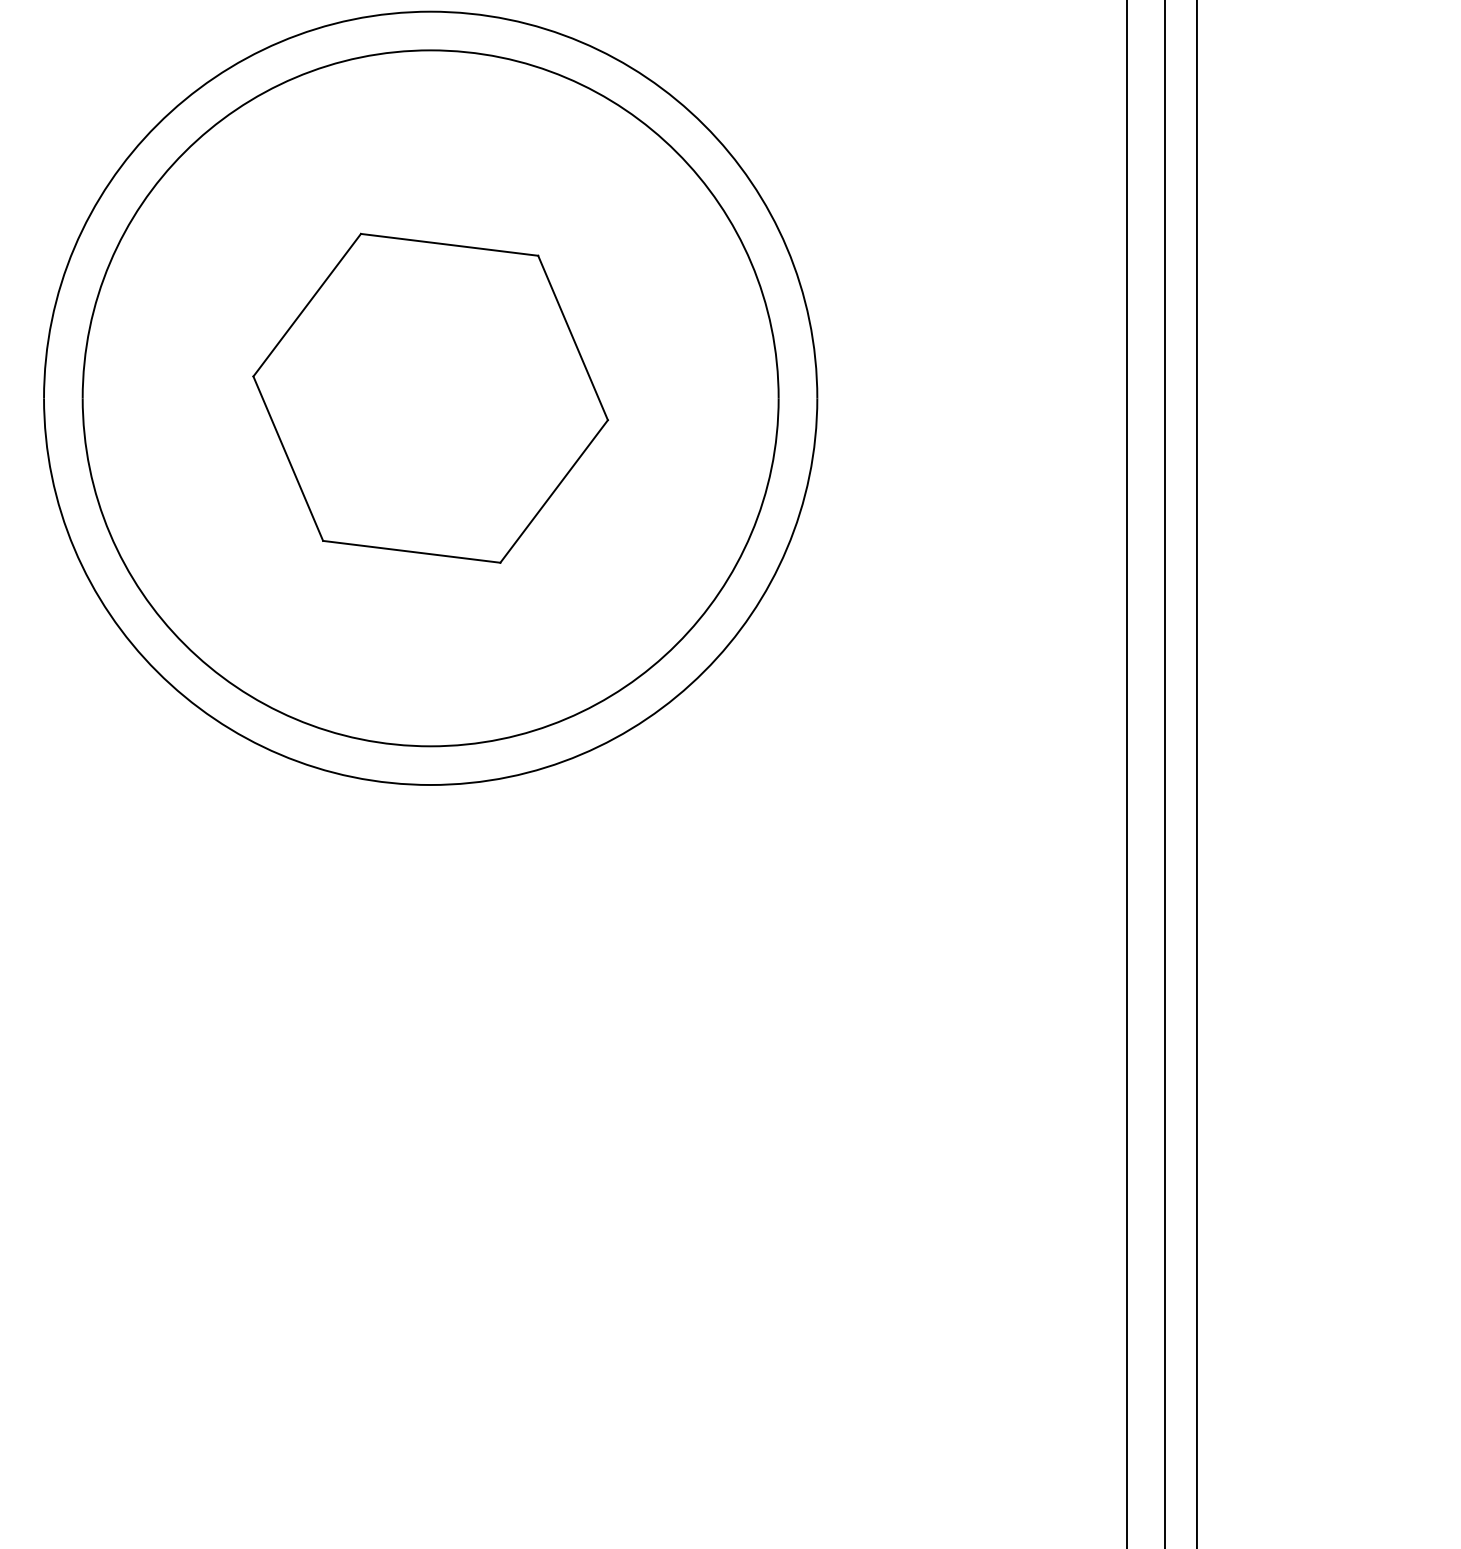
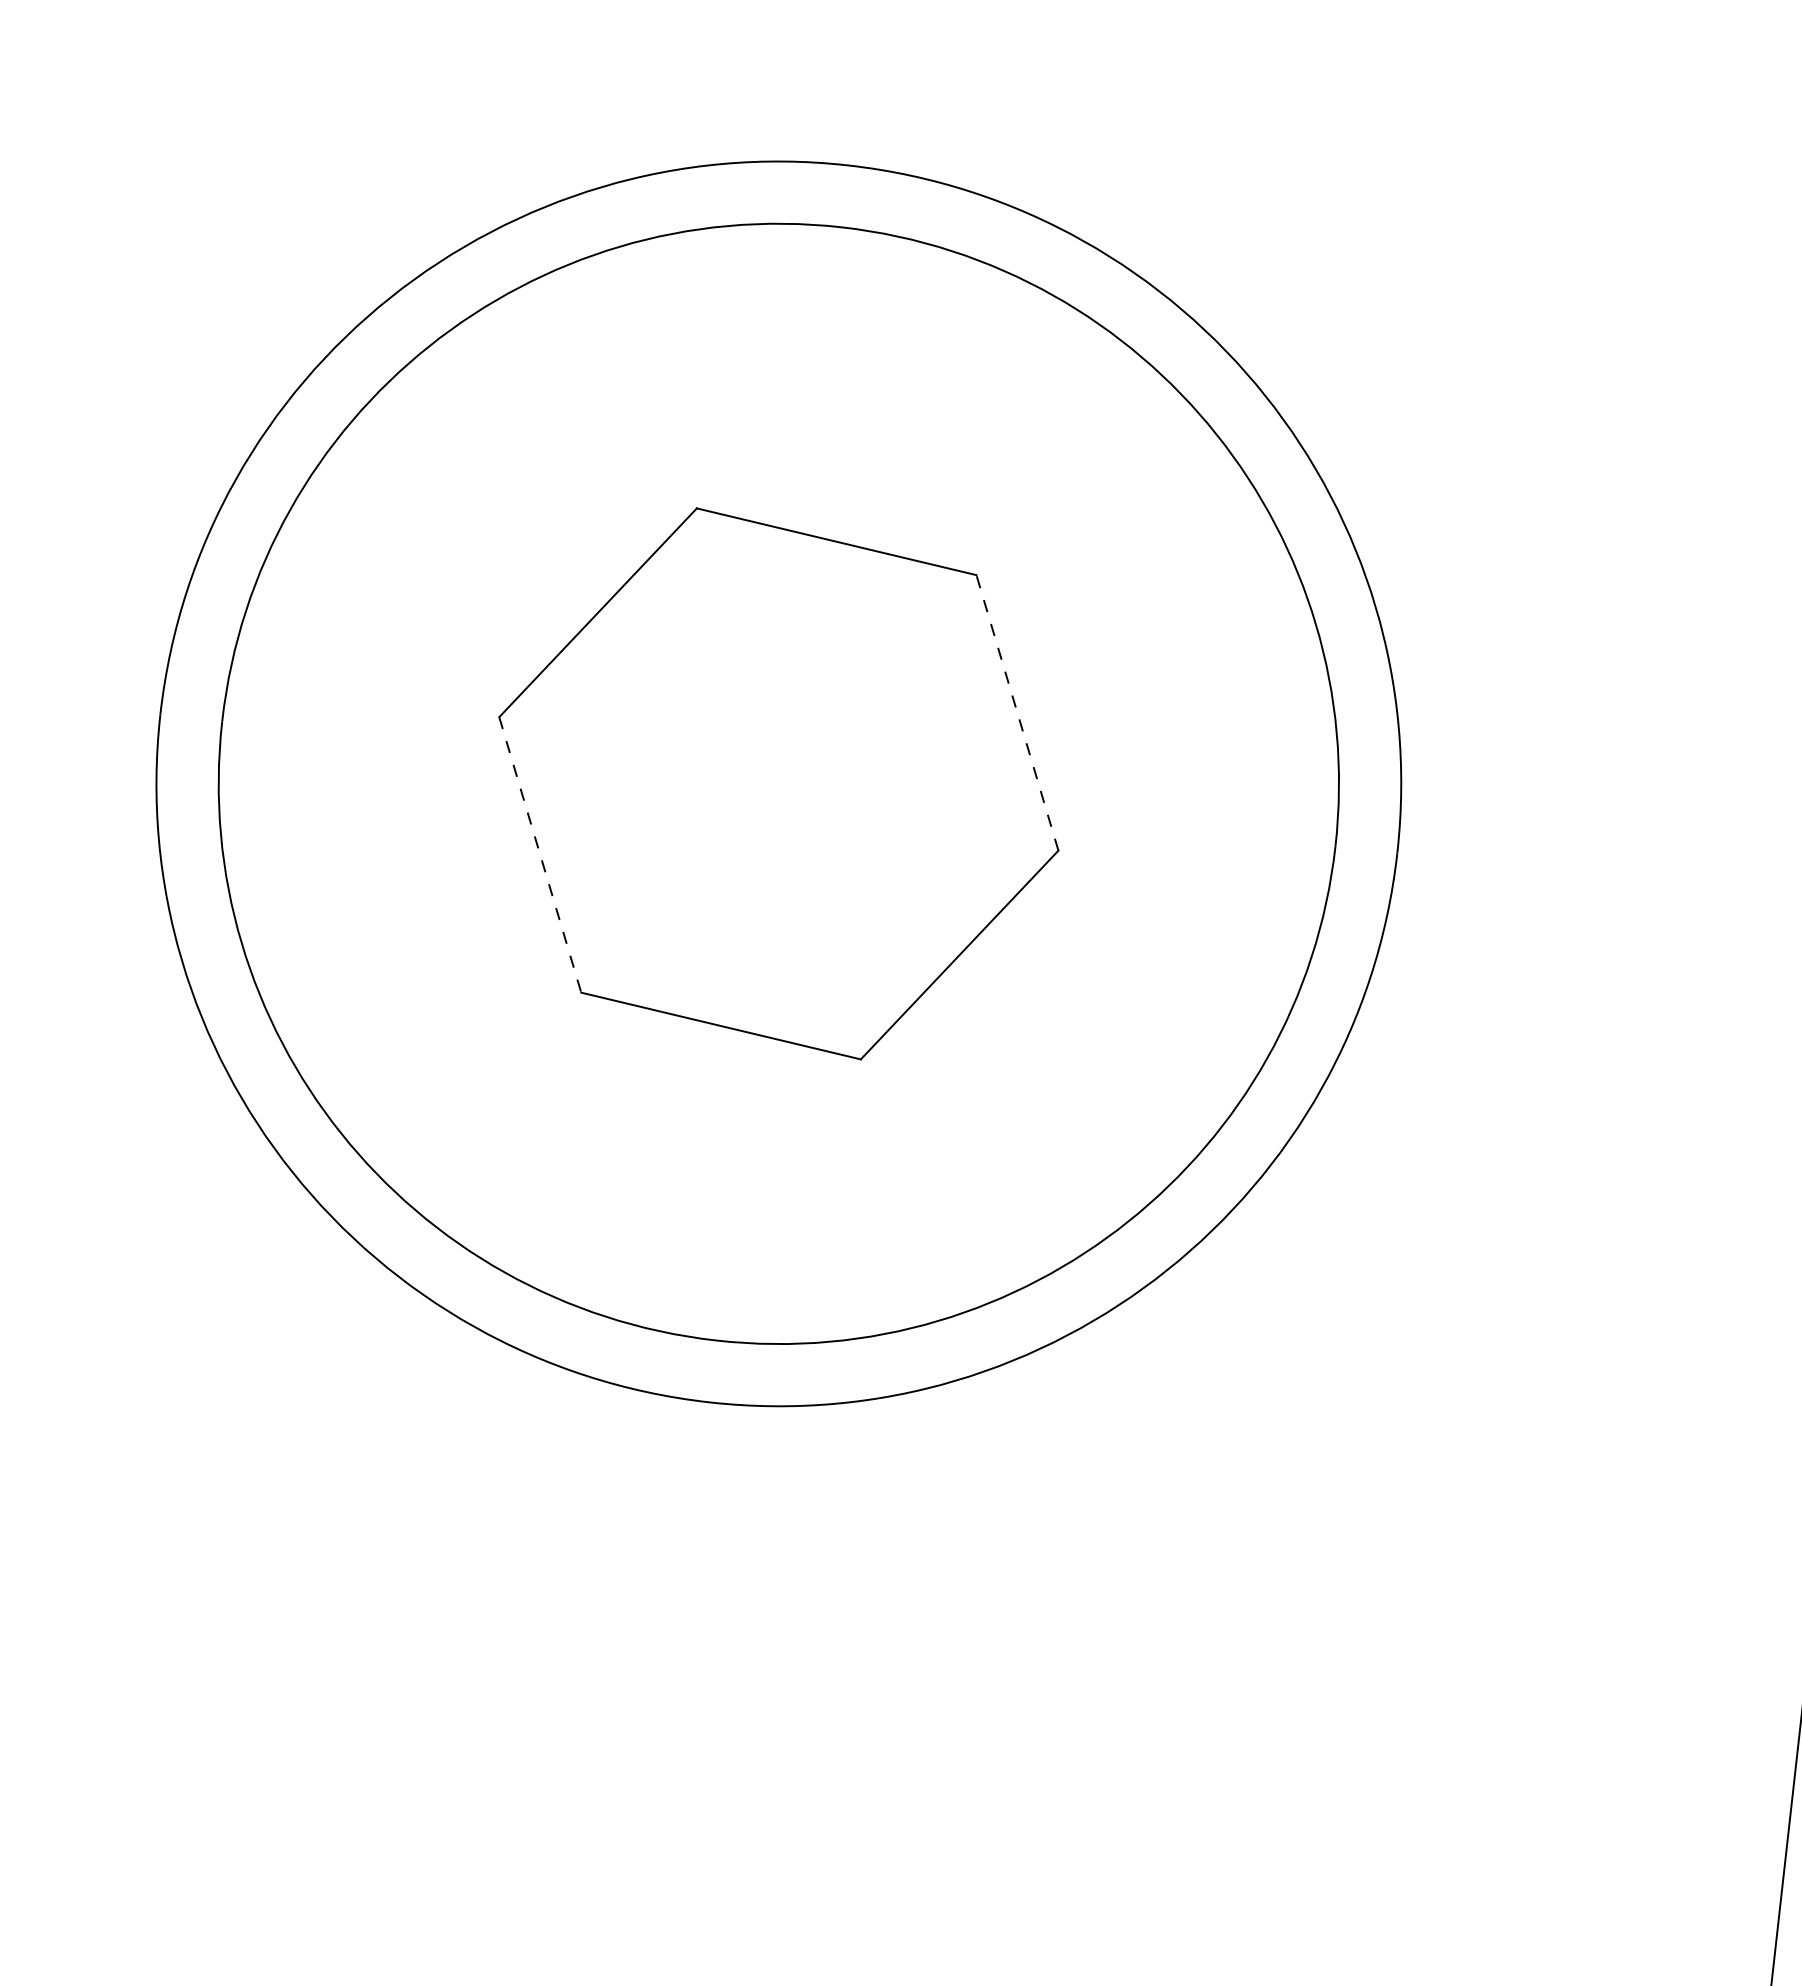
line: (572, 337) -> (1016, 712), solid -> dashed
line: (288, 459) -> (540, 856), solid -> dashed

